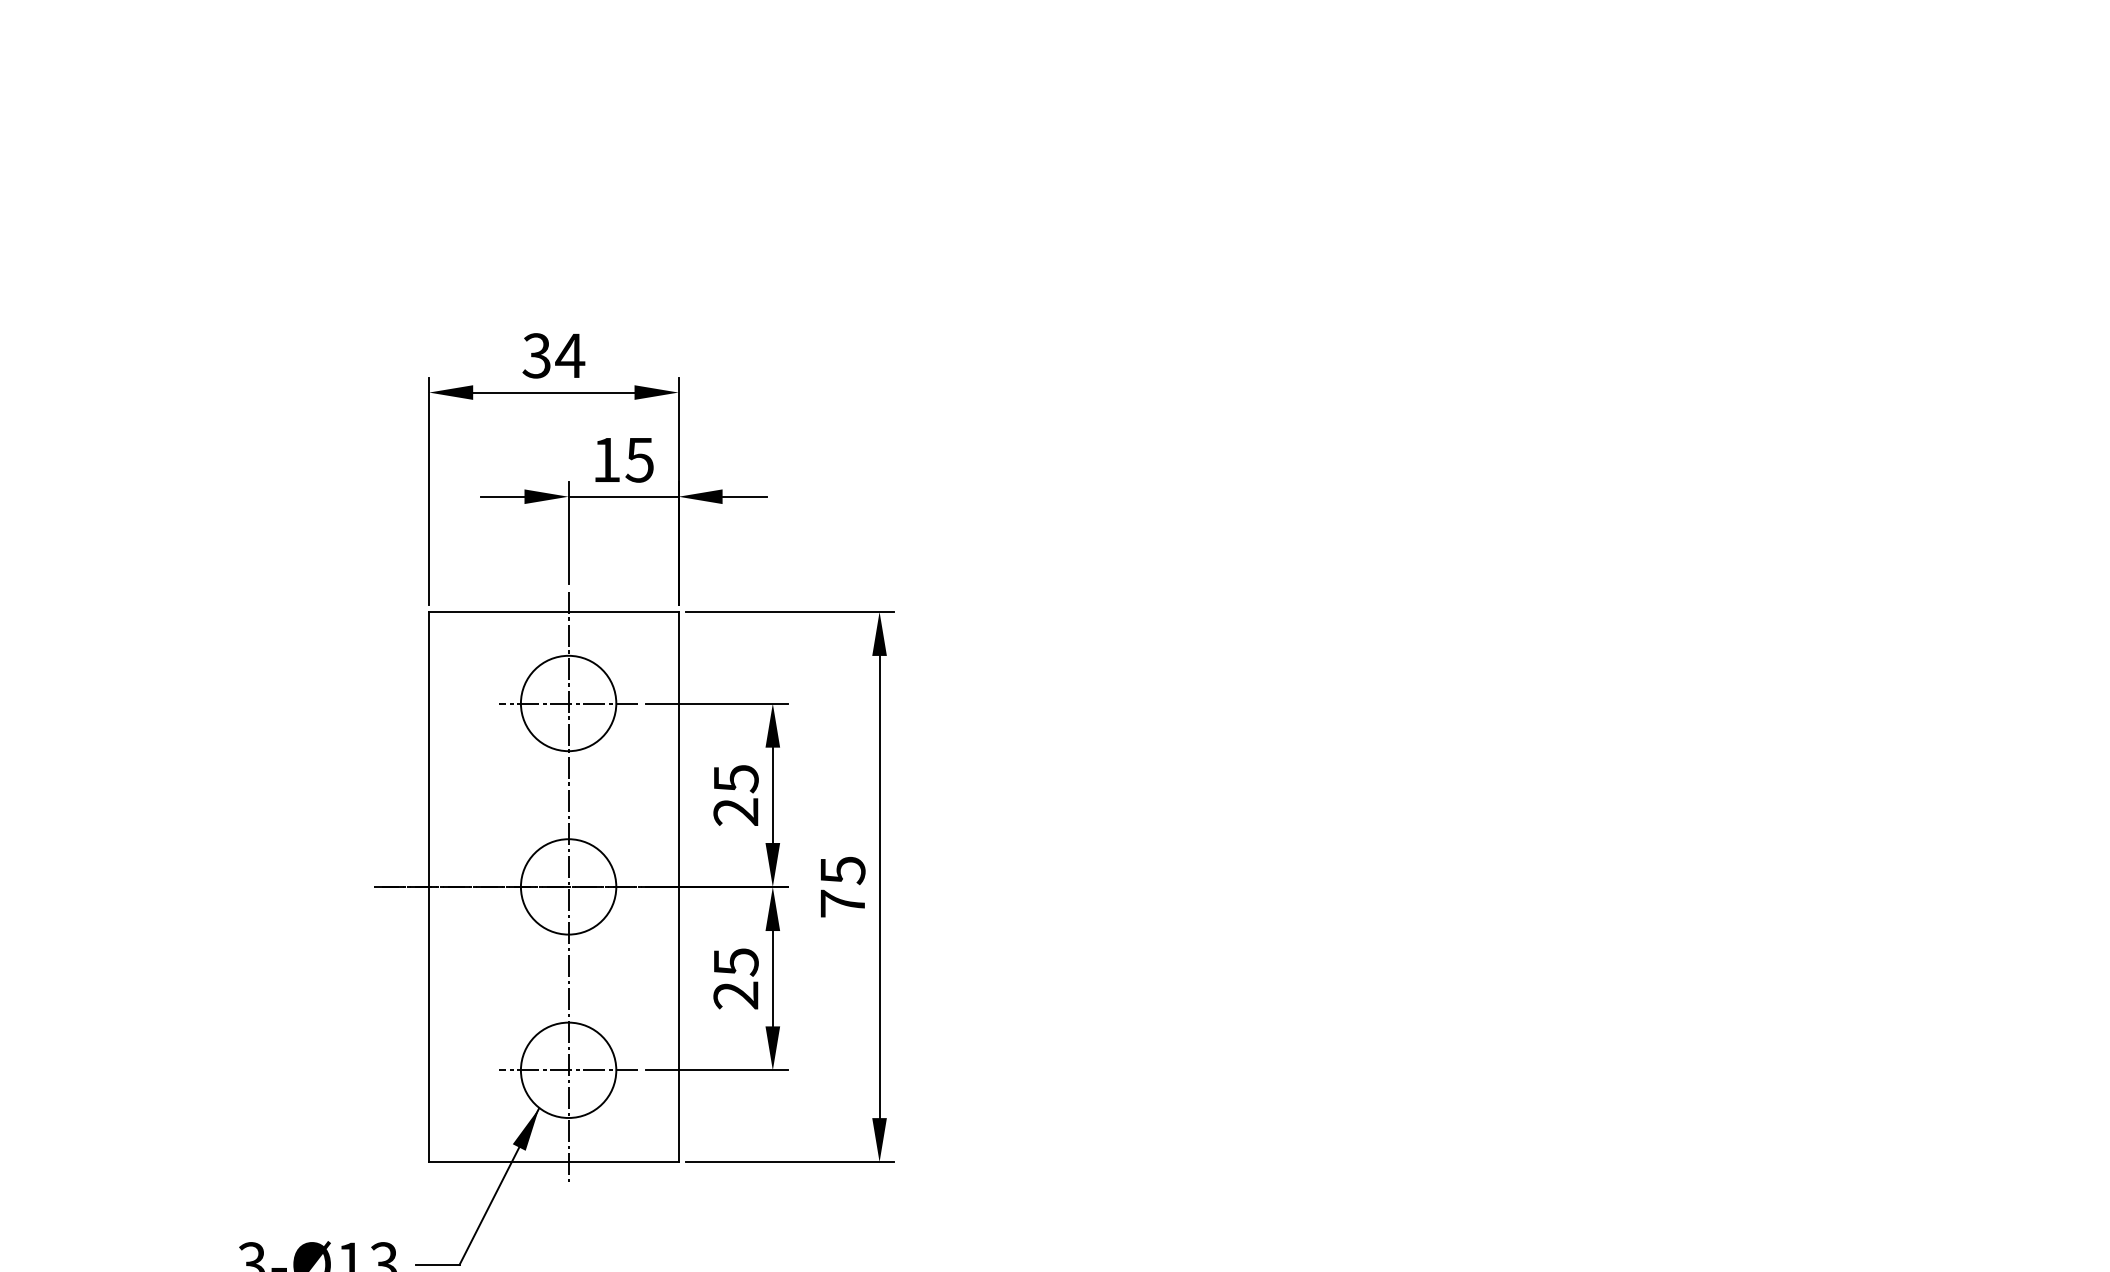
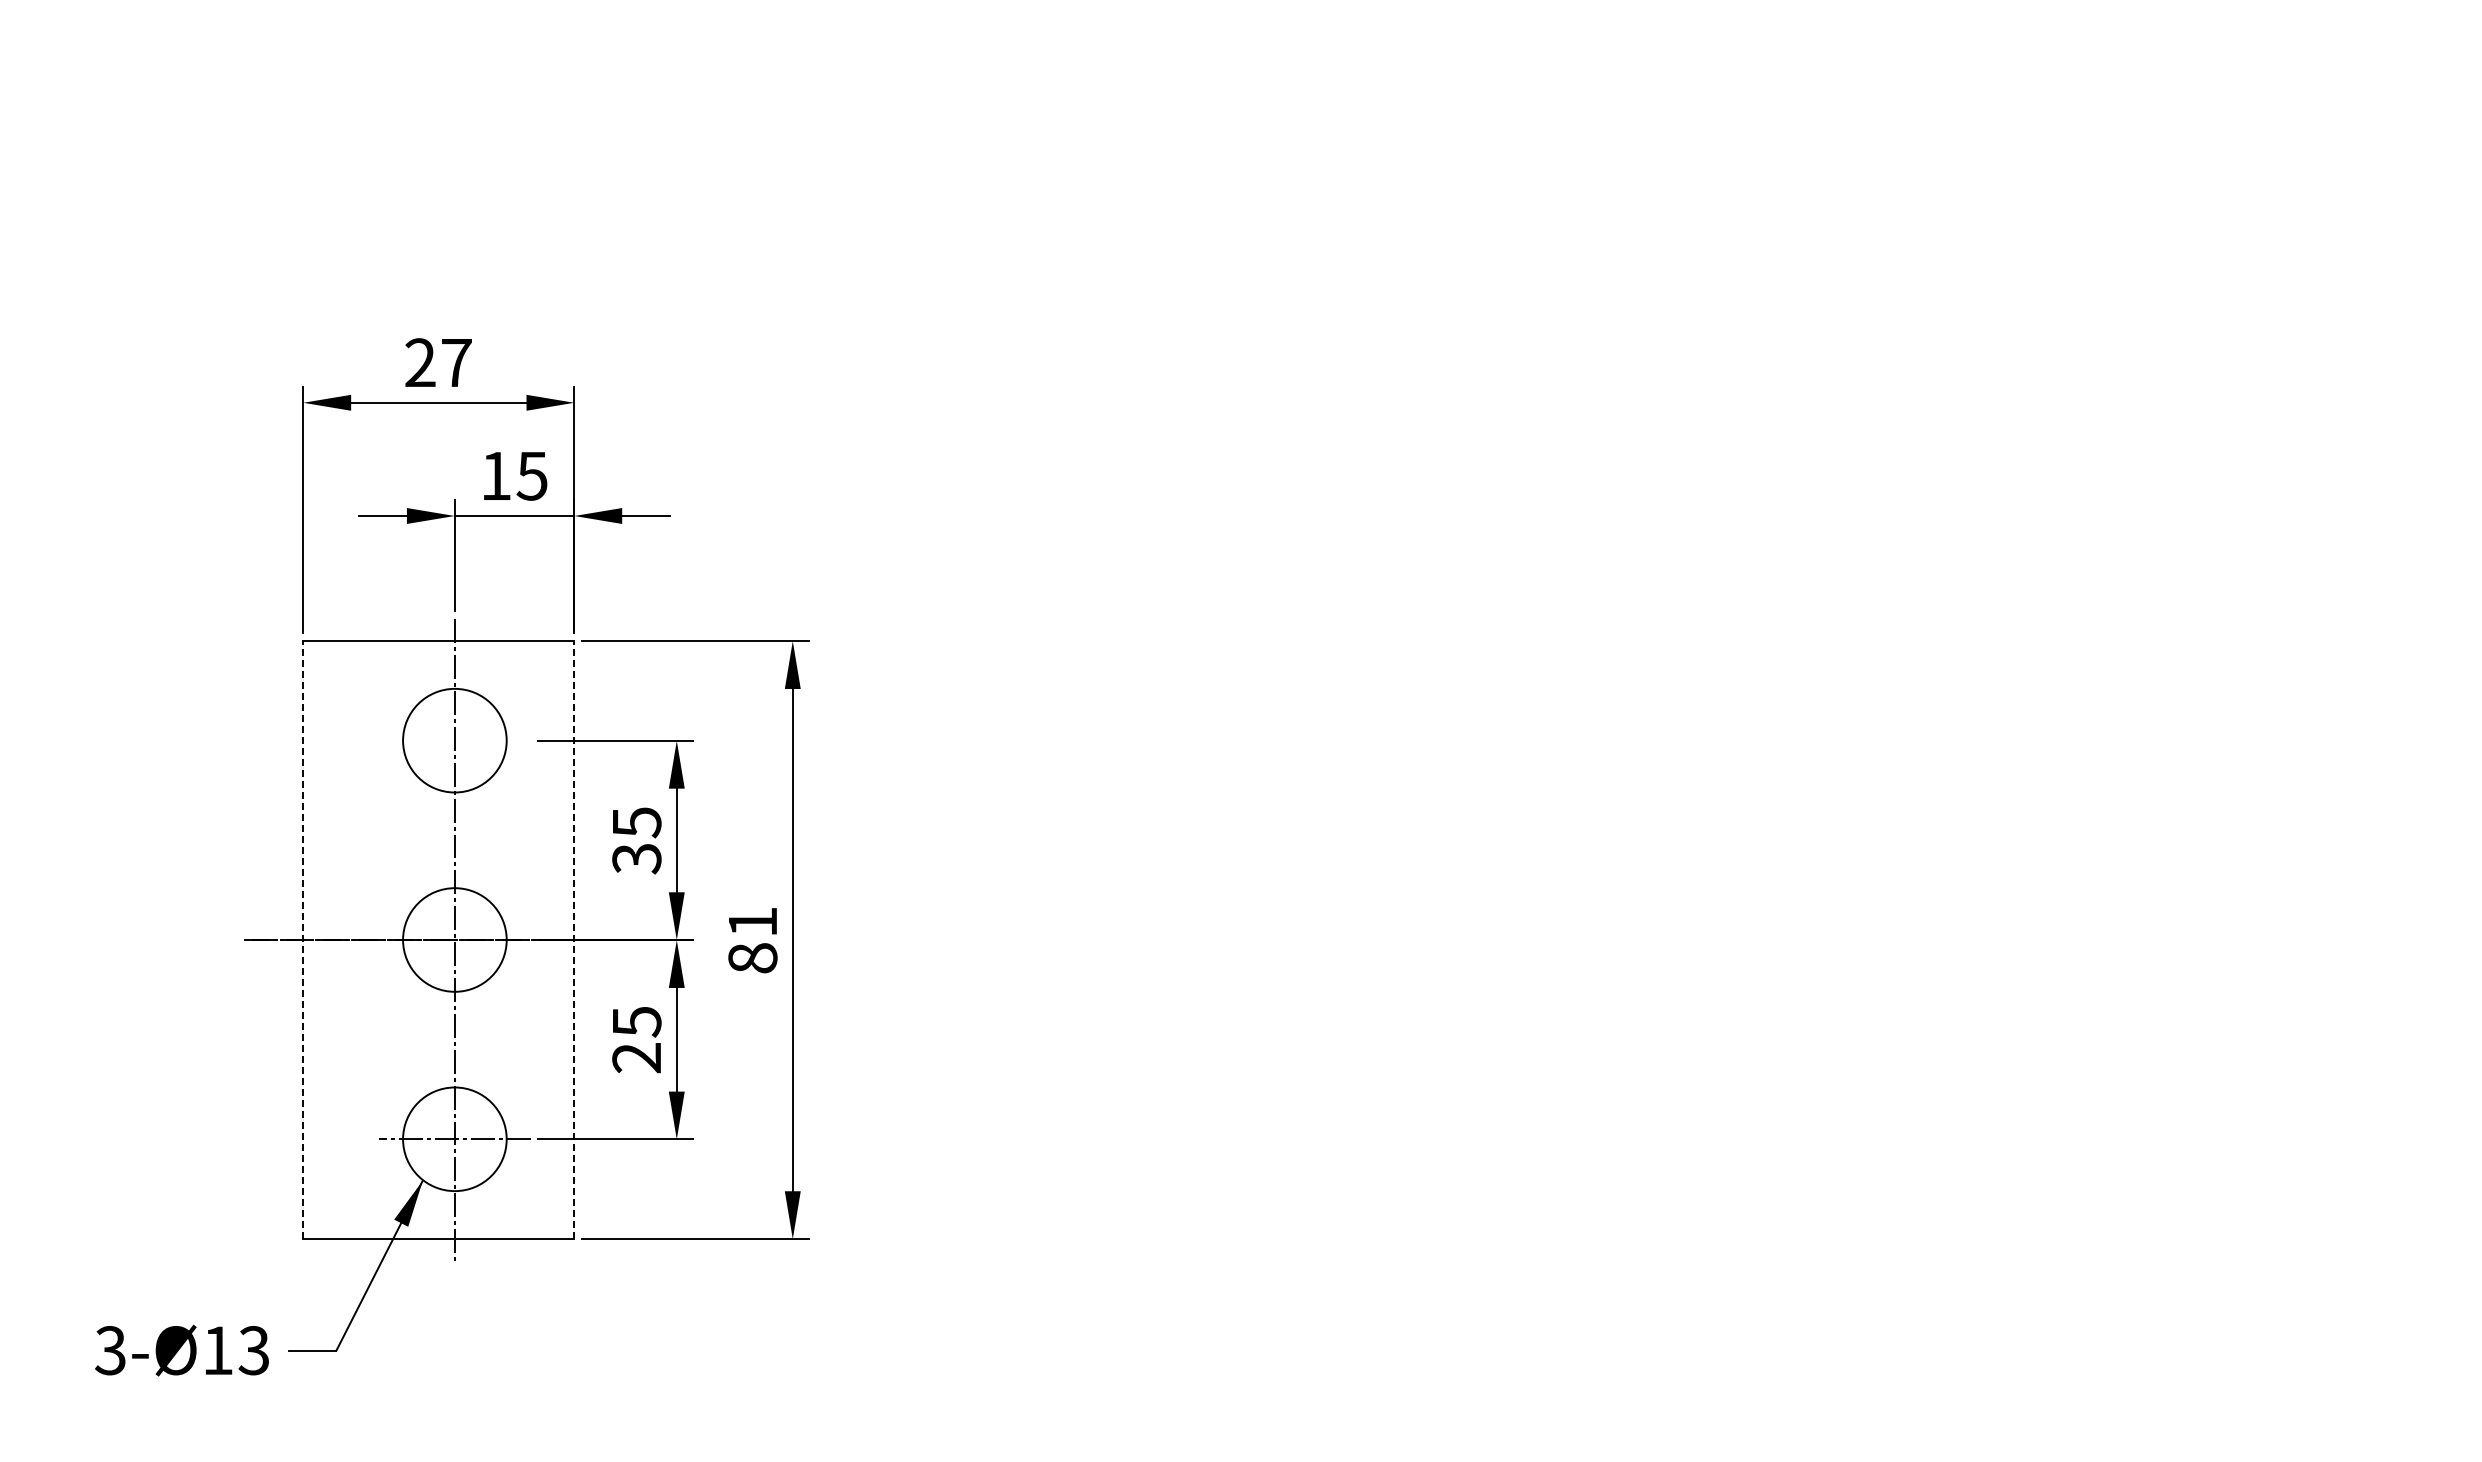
text: (553, 355) -> (438, 362), 34 -> 27
line: (568, 703) -> (454, 740), removed
text: (735, 811) -> (636, 858), 25 -> 35
line: (429, 887) -> (303, 940), solid -> dashed
line: (678, 887) -> (574, 940), solid -> dashed
text: (842, 887) -> (752, 940), 75 -> 81

